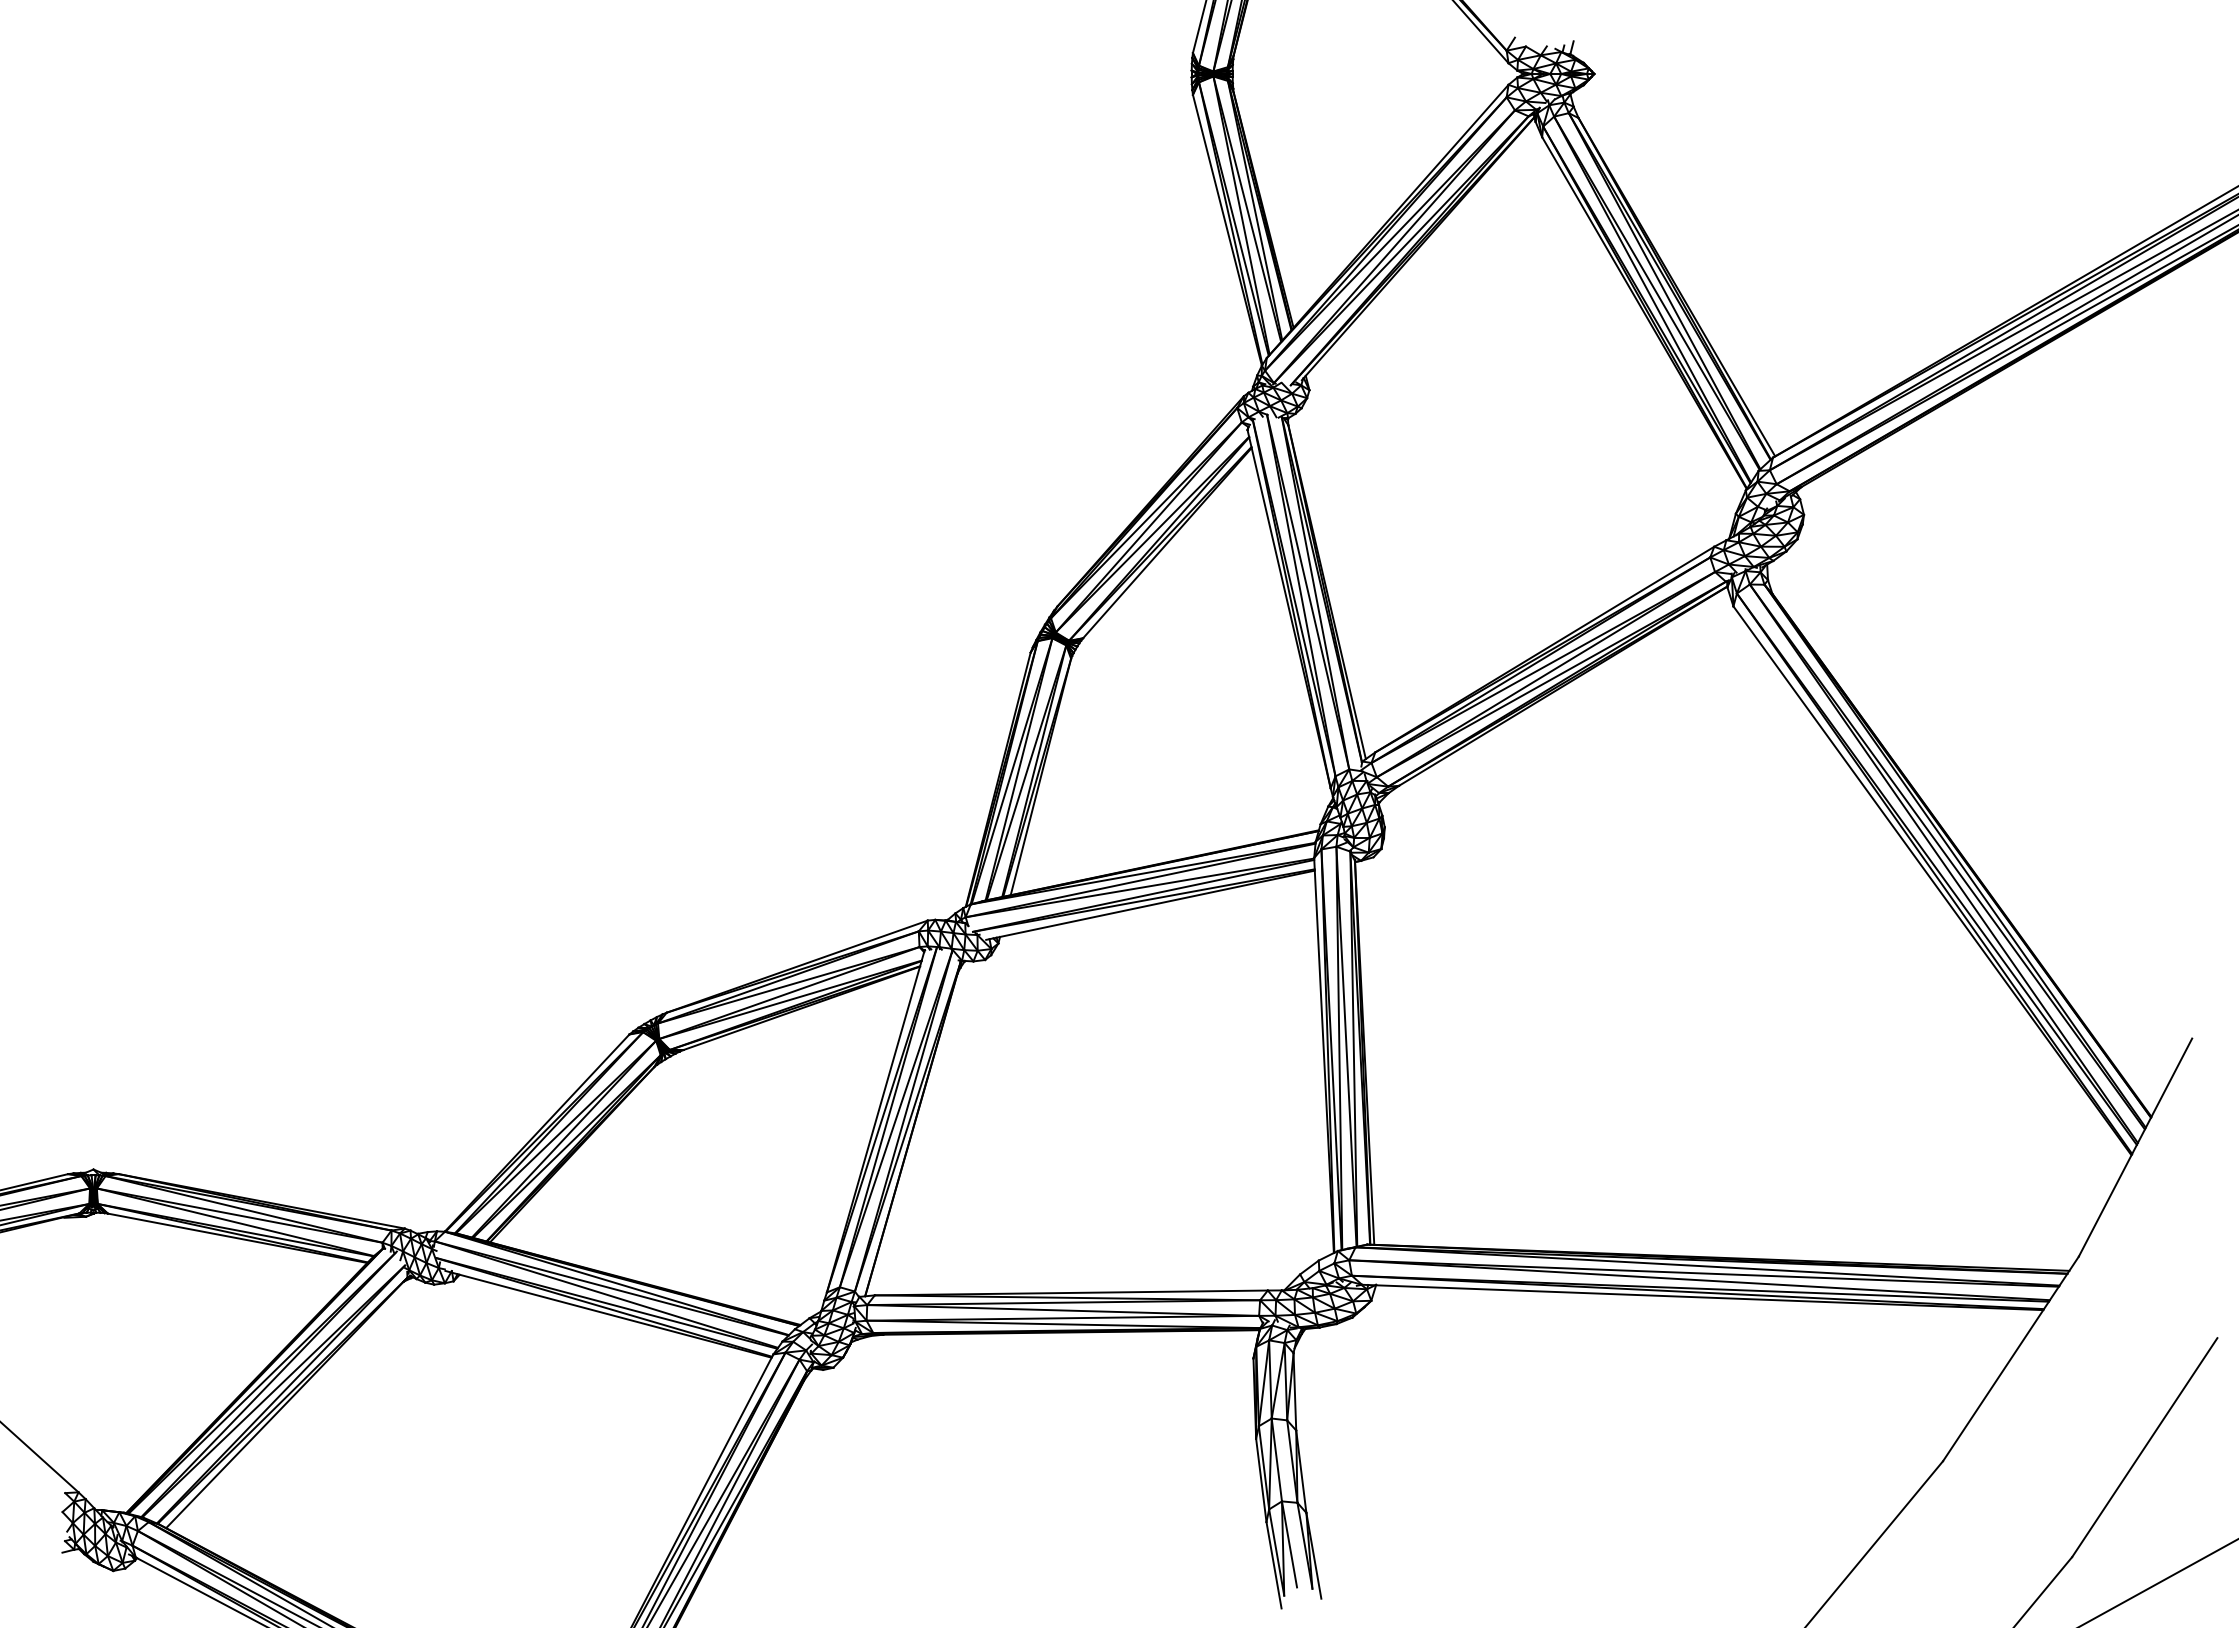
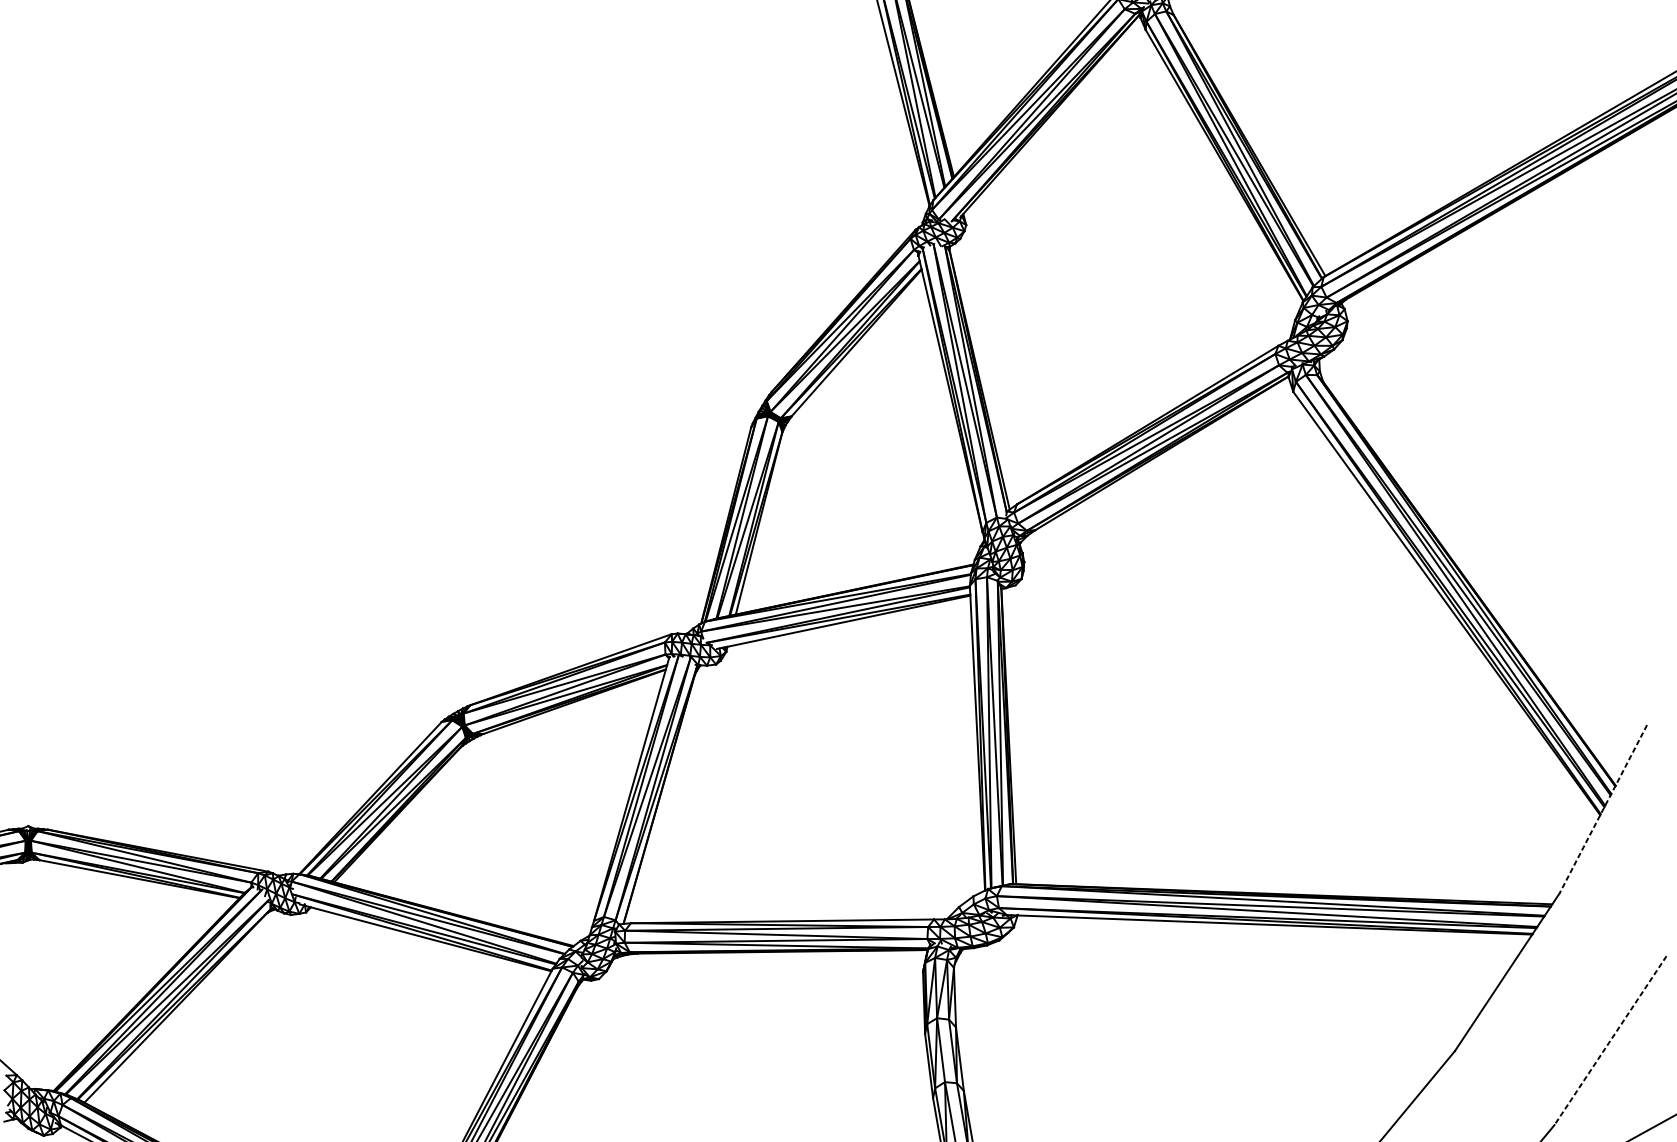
line: (2135, 1147) -> (1603, 809), solid -> dashed
line: (2144, 1448) -> (1610, 1041), solid -> dashed

